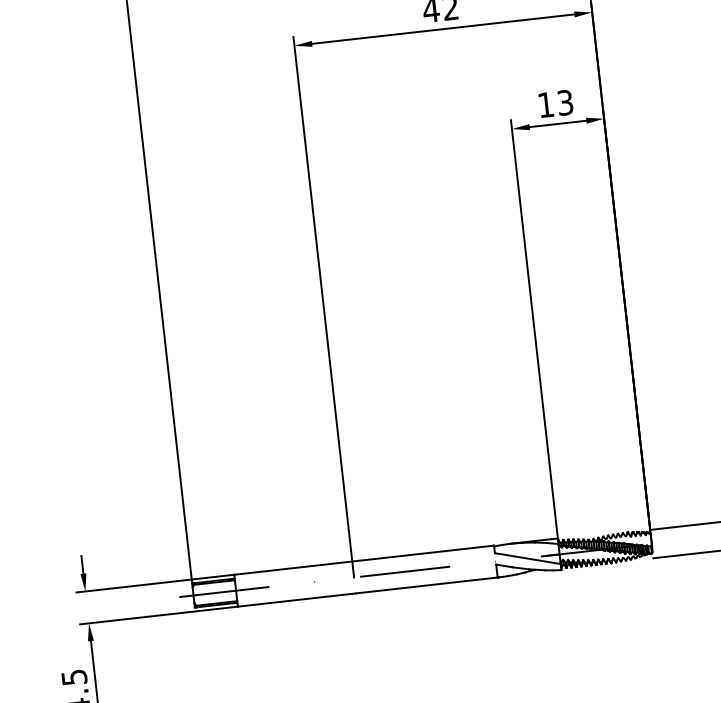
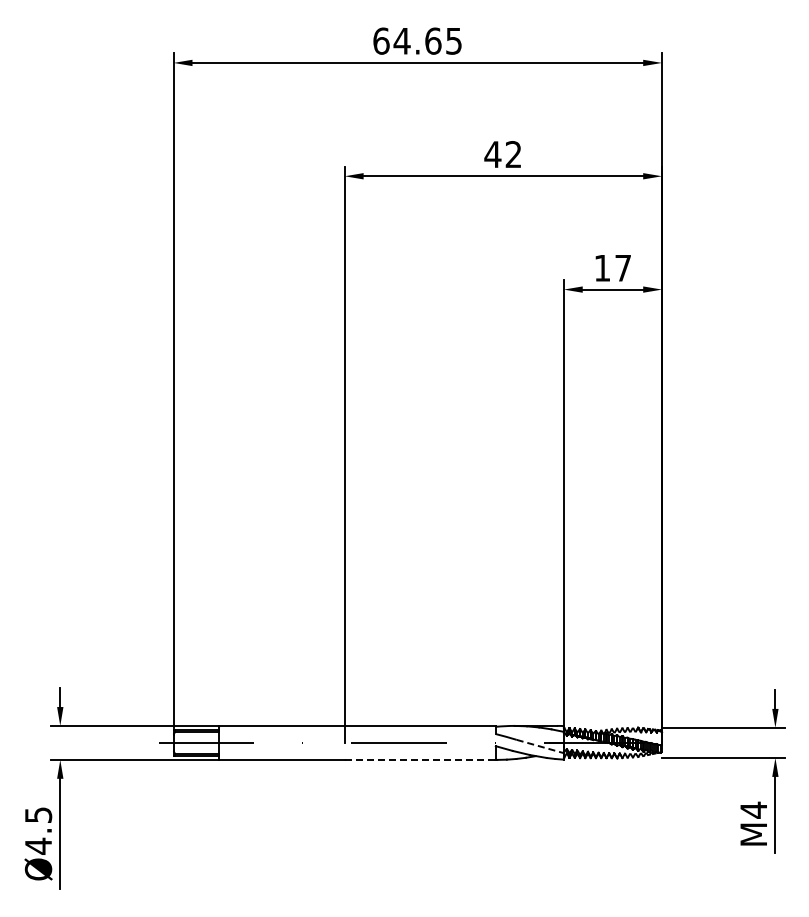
text: (565, 102) -> (623, 267), 13 -> 17
line: (538, 560) -> (540, 746), solid -> dashed
line: (427, 584) -> (421, 759), solid -> dashed

